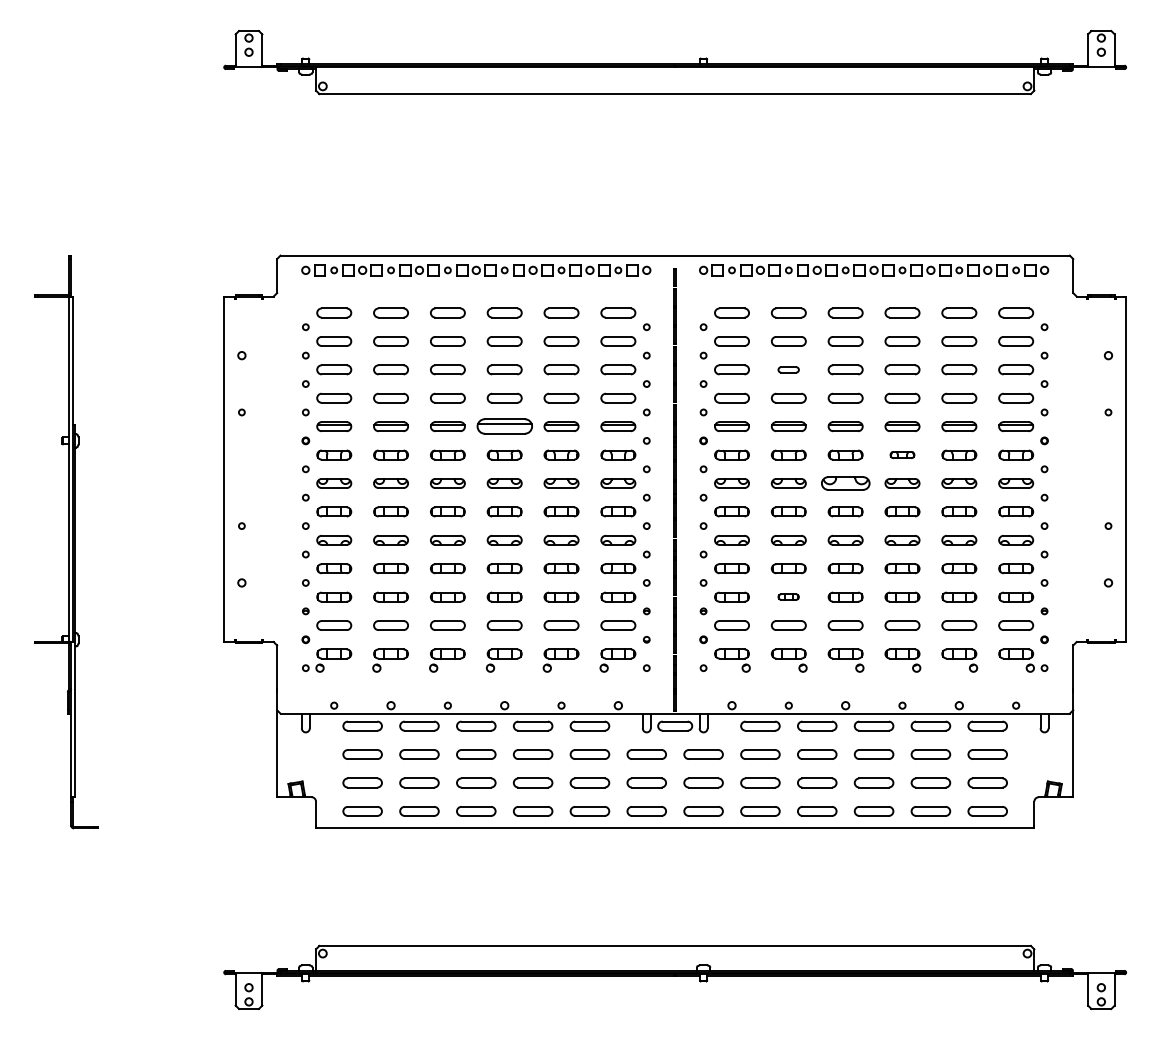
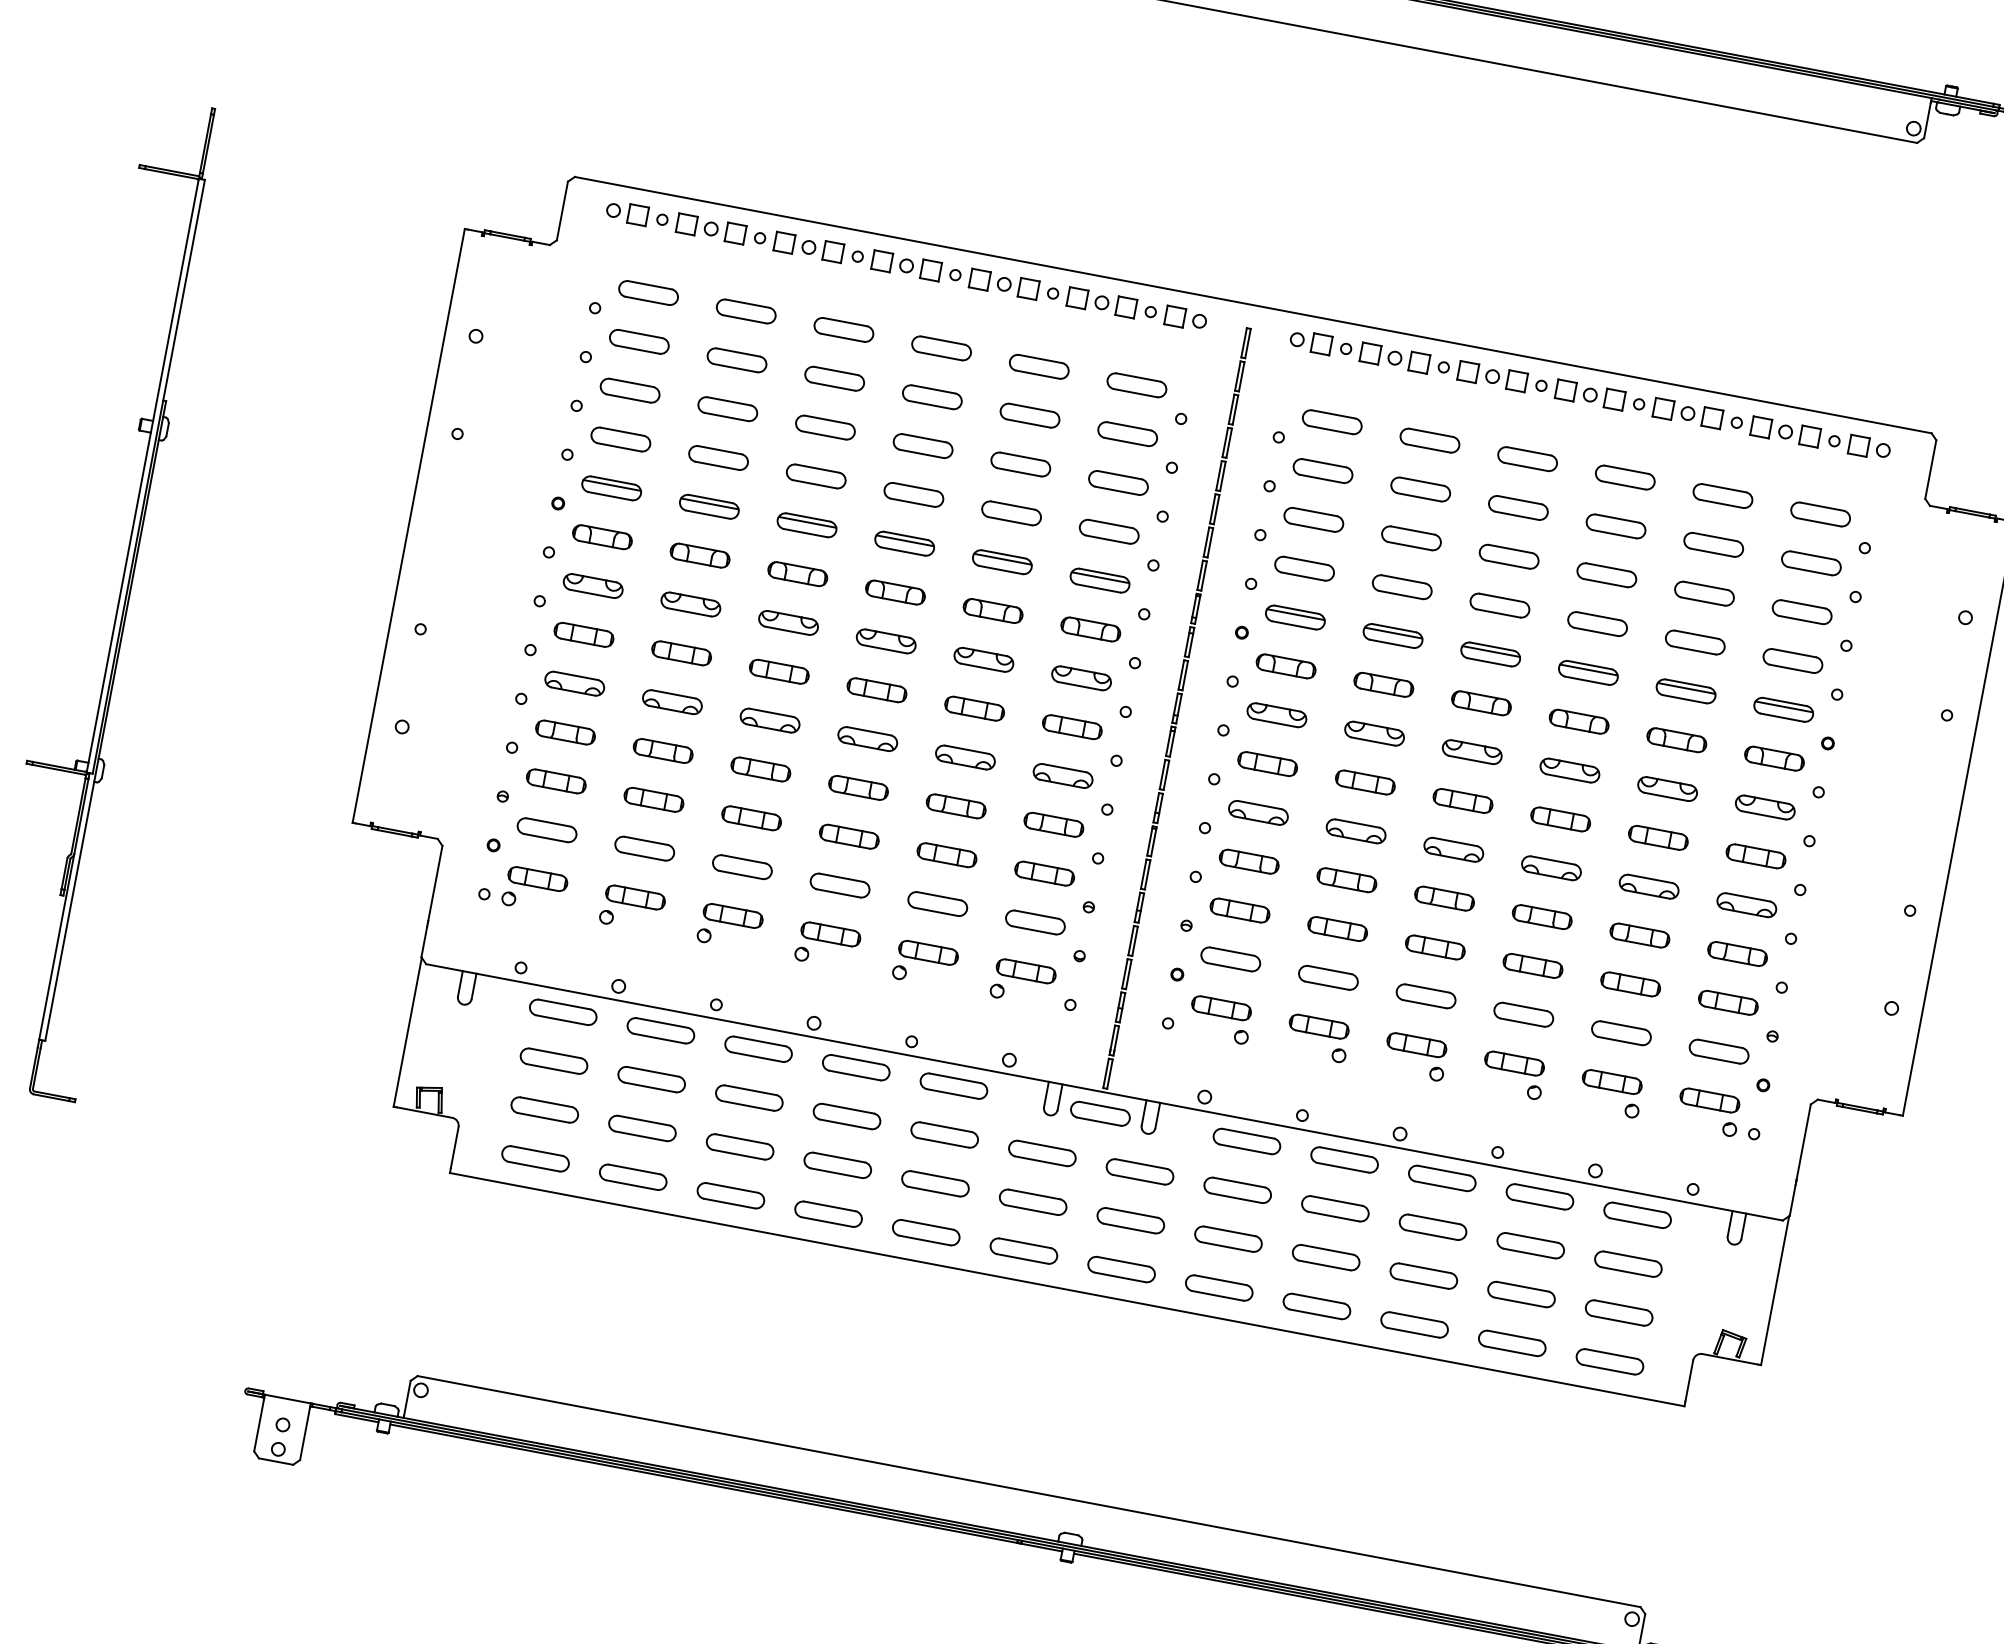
part: (788, 369) -> (1411, 537), size x1.67
part: (504, 426) -> (904, 543), size x0.62
part: (902, 454) -> (1579, 720), size x1.43
part: (845, 483) -> (1471, 752), size x0.71
part: (788, 596) -> (1337, 927), size x1.67

